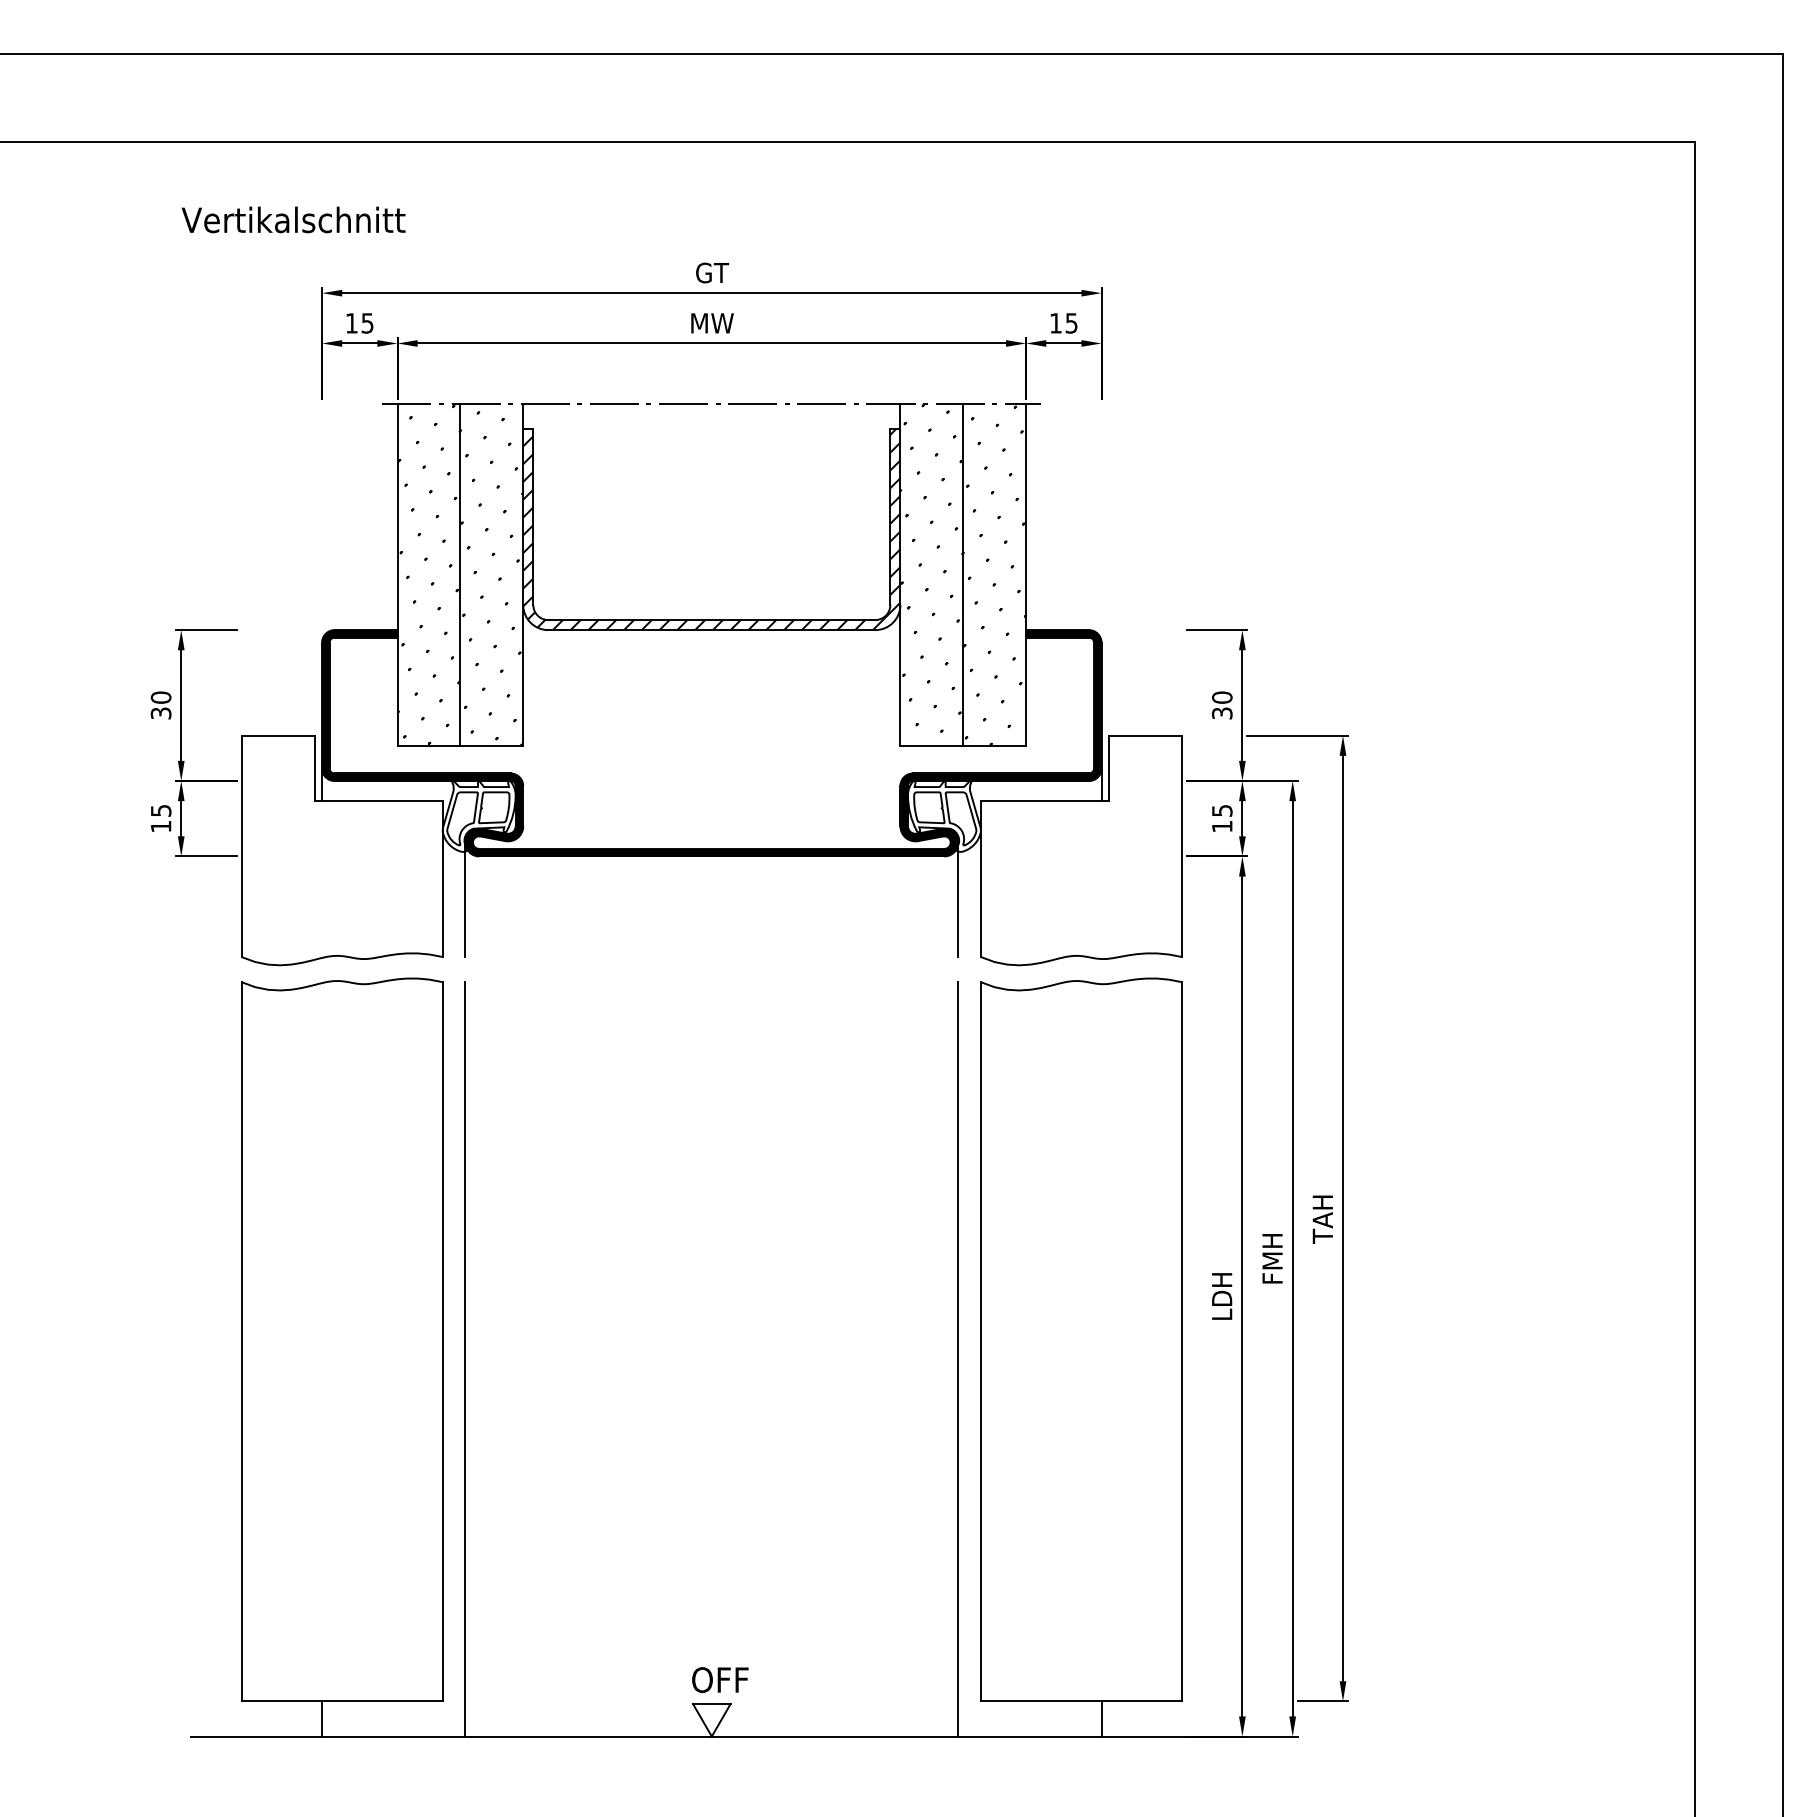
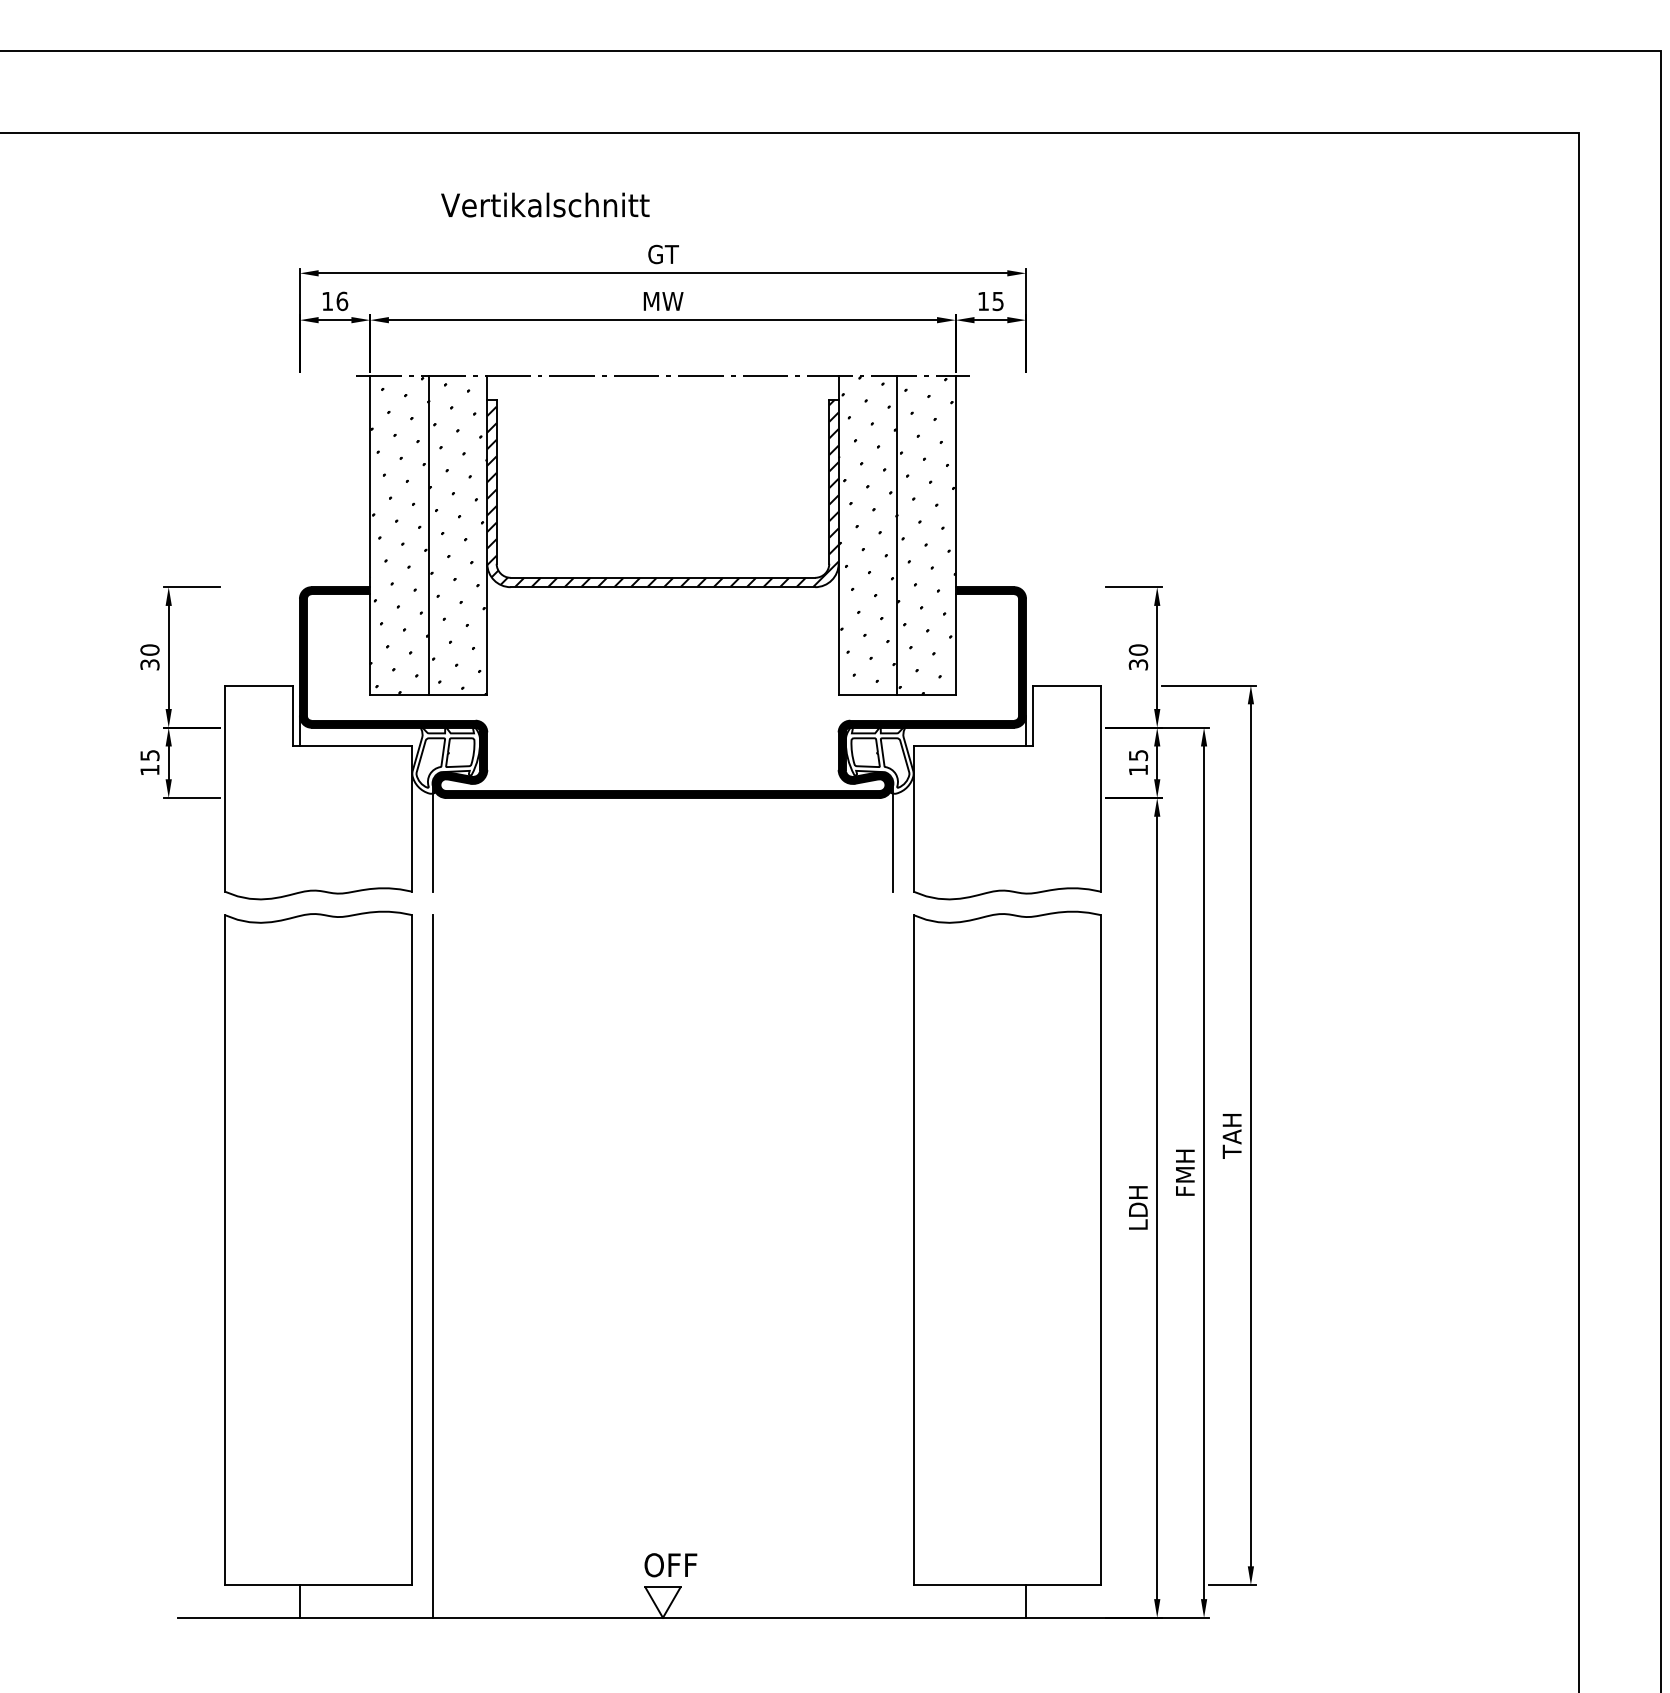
text: (293, 219) -> (545, 204), moved
text: (367, 323) -> (342, 301), 15 -> 16
line: (958, 1359) -> (892, 1266), removed

